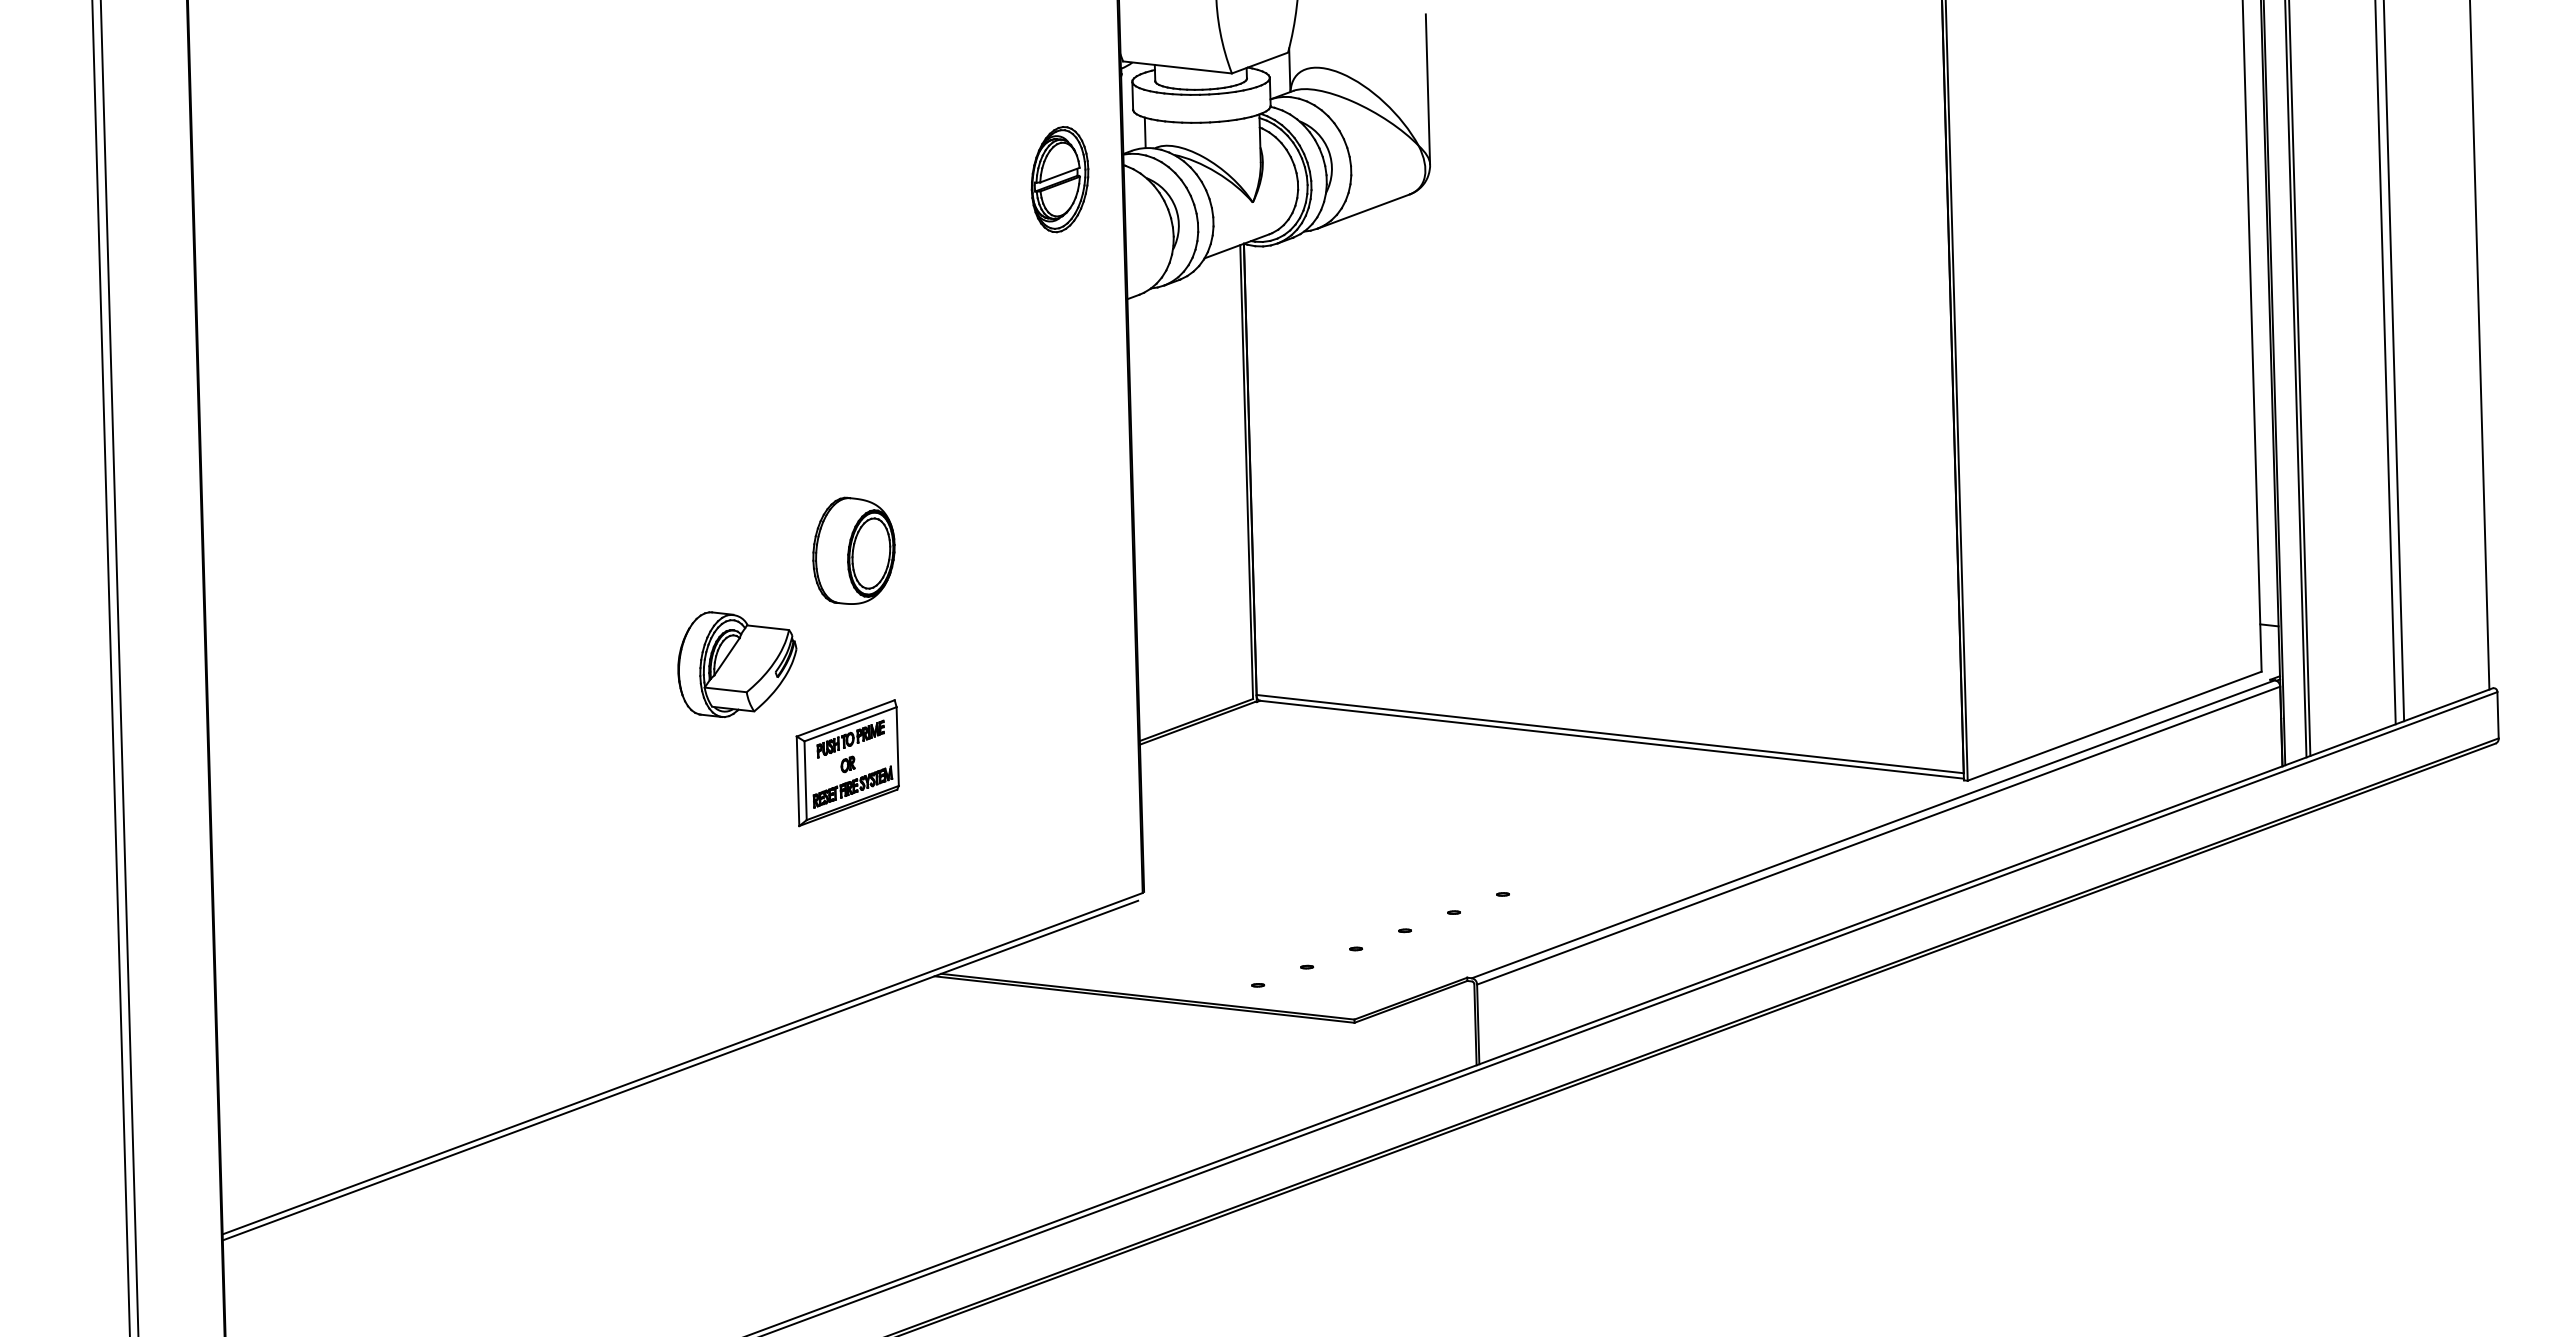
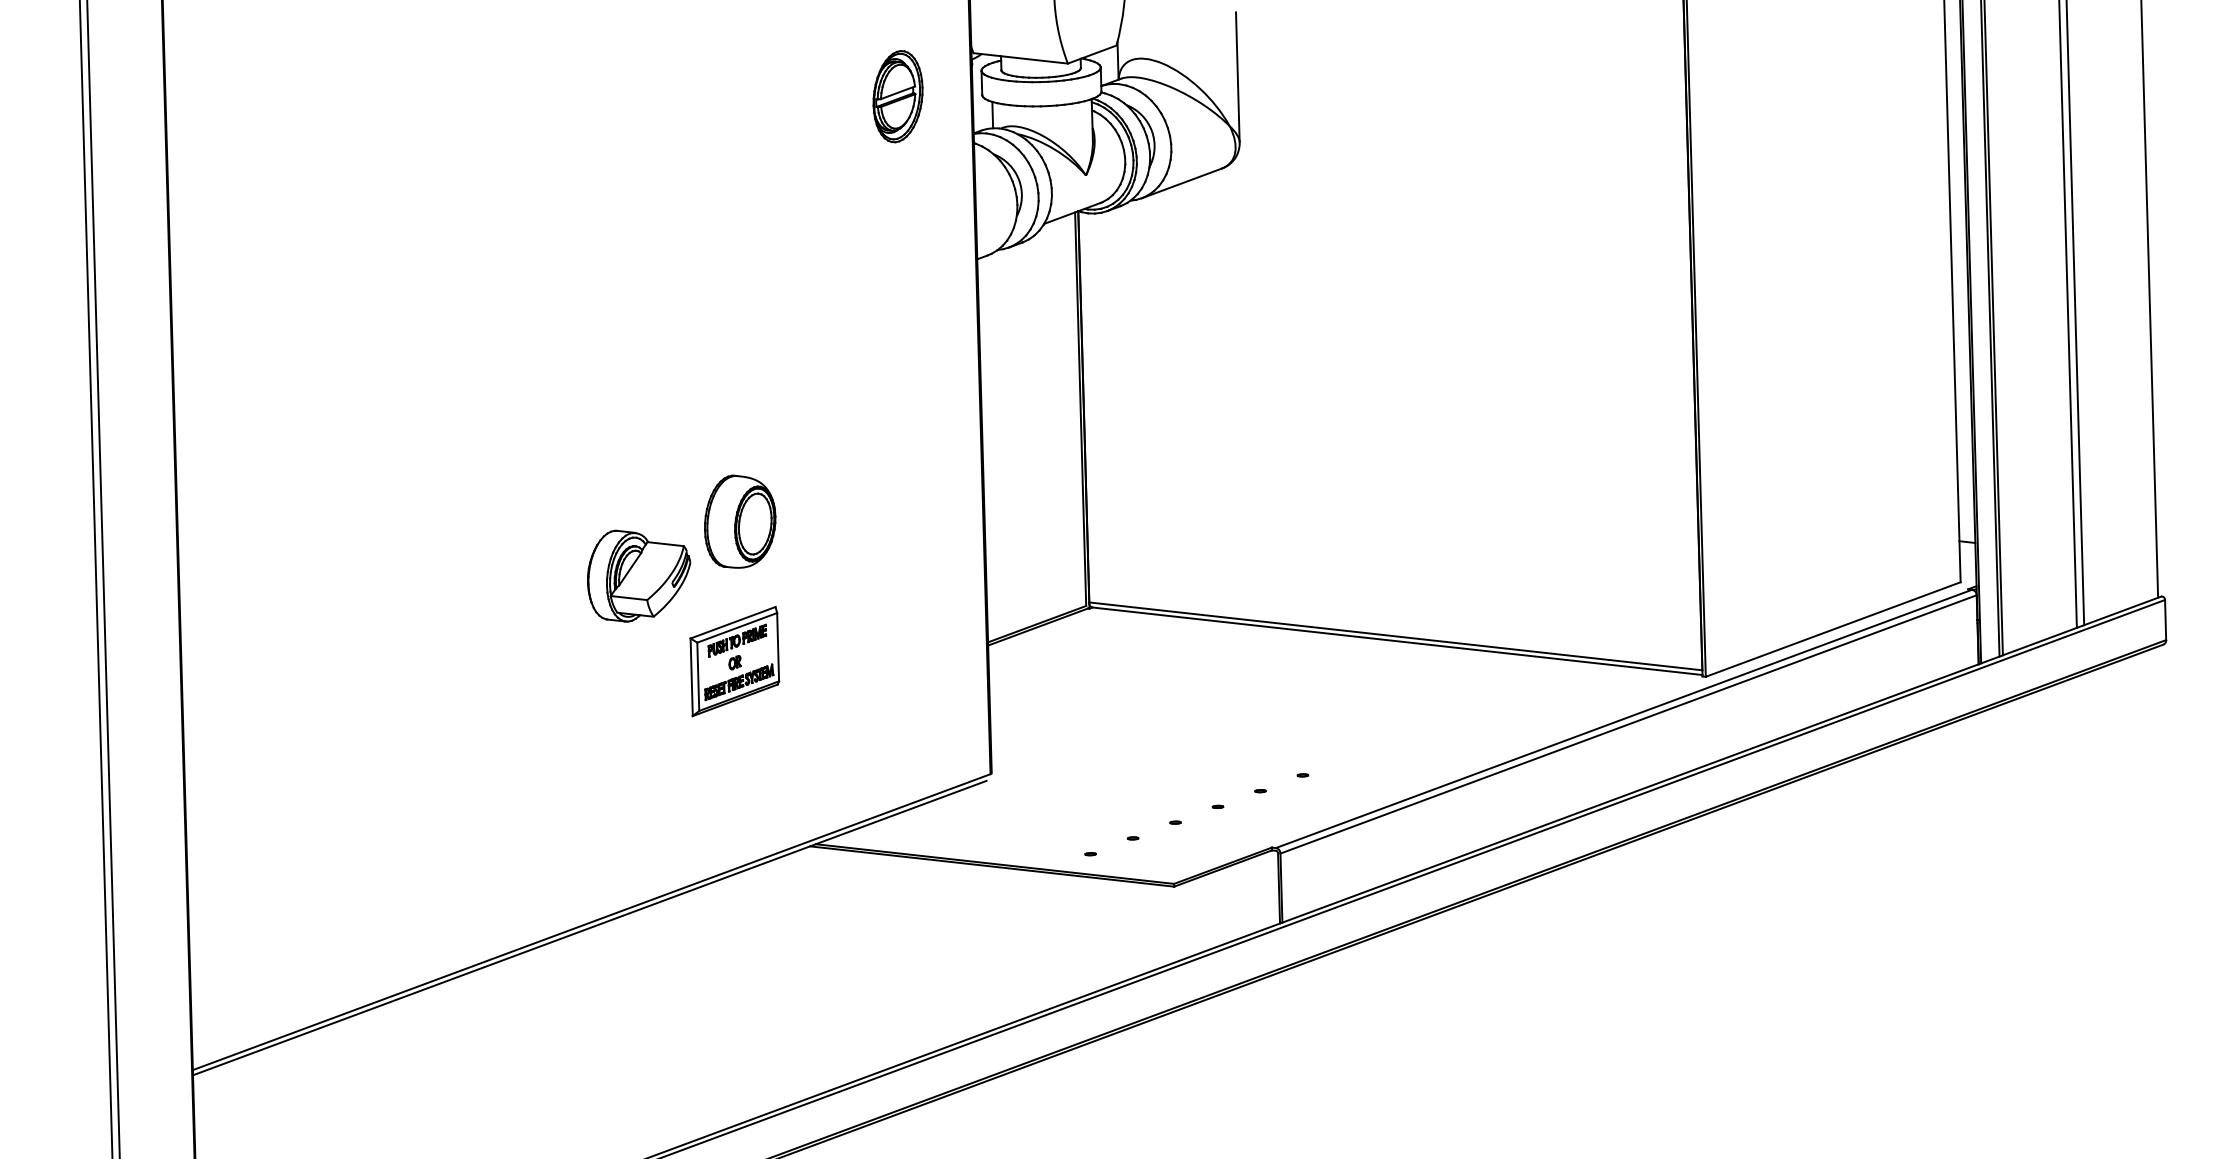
part: (1059, 179) -> (897, 96), moved
part: (853, 550) -> (739, 521), moved

